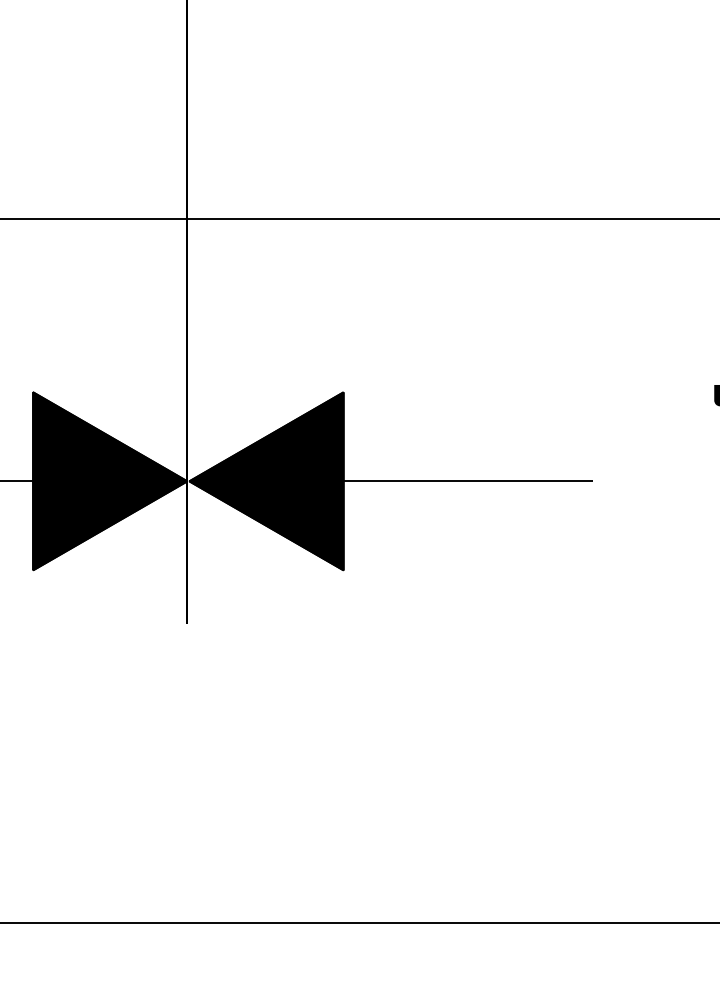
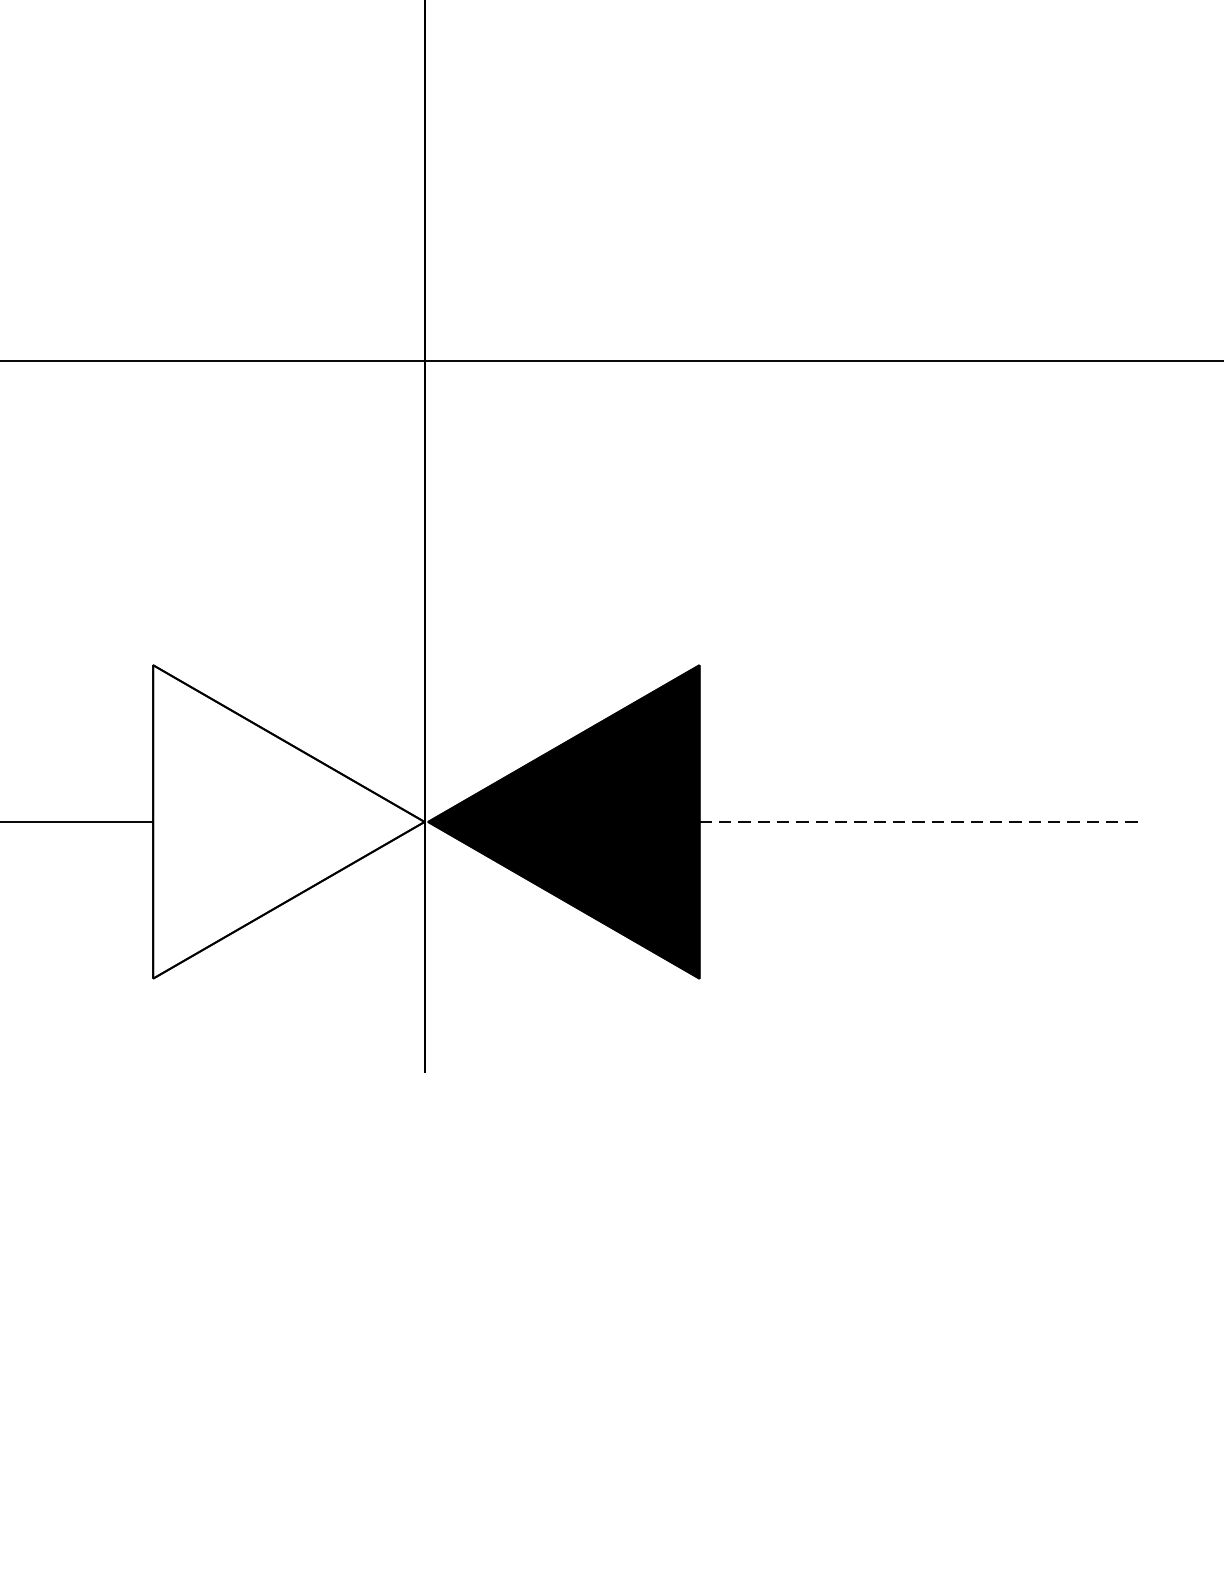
fill: (110, 481) -> (289, 822), removed
line: (468, 481) -> (919, 822), solid -> dashed

